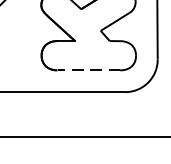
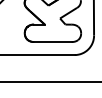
line: (89, 71) -> (53, 42), dashed -> solid

